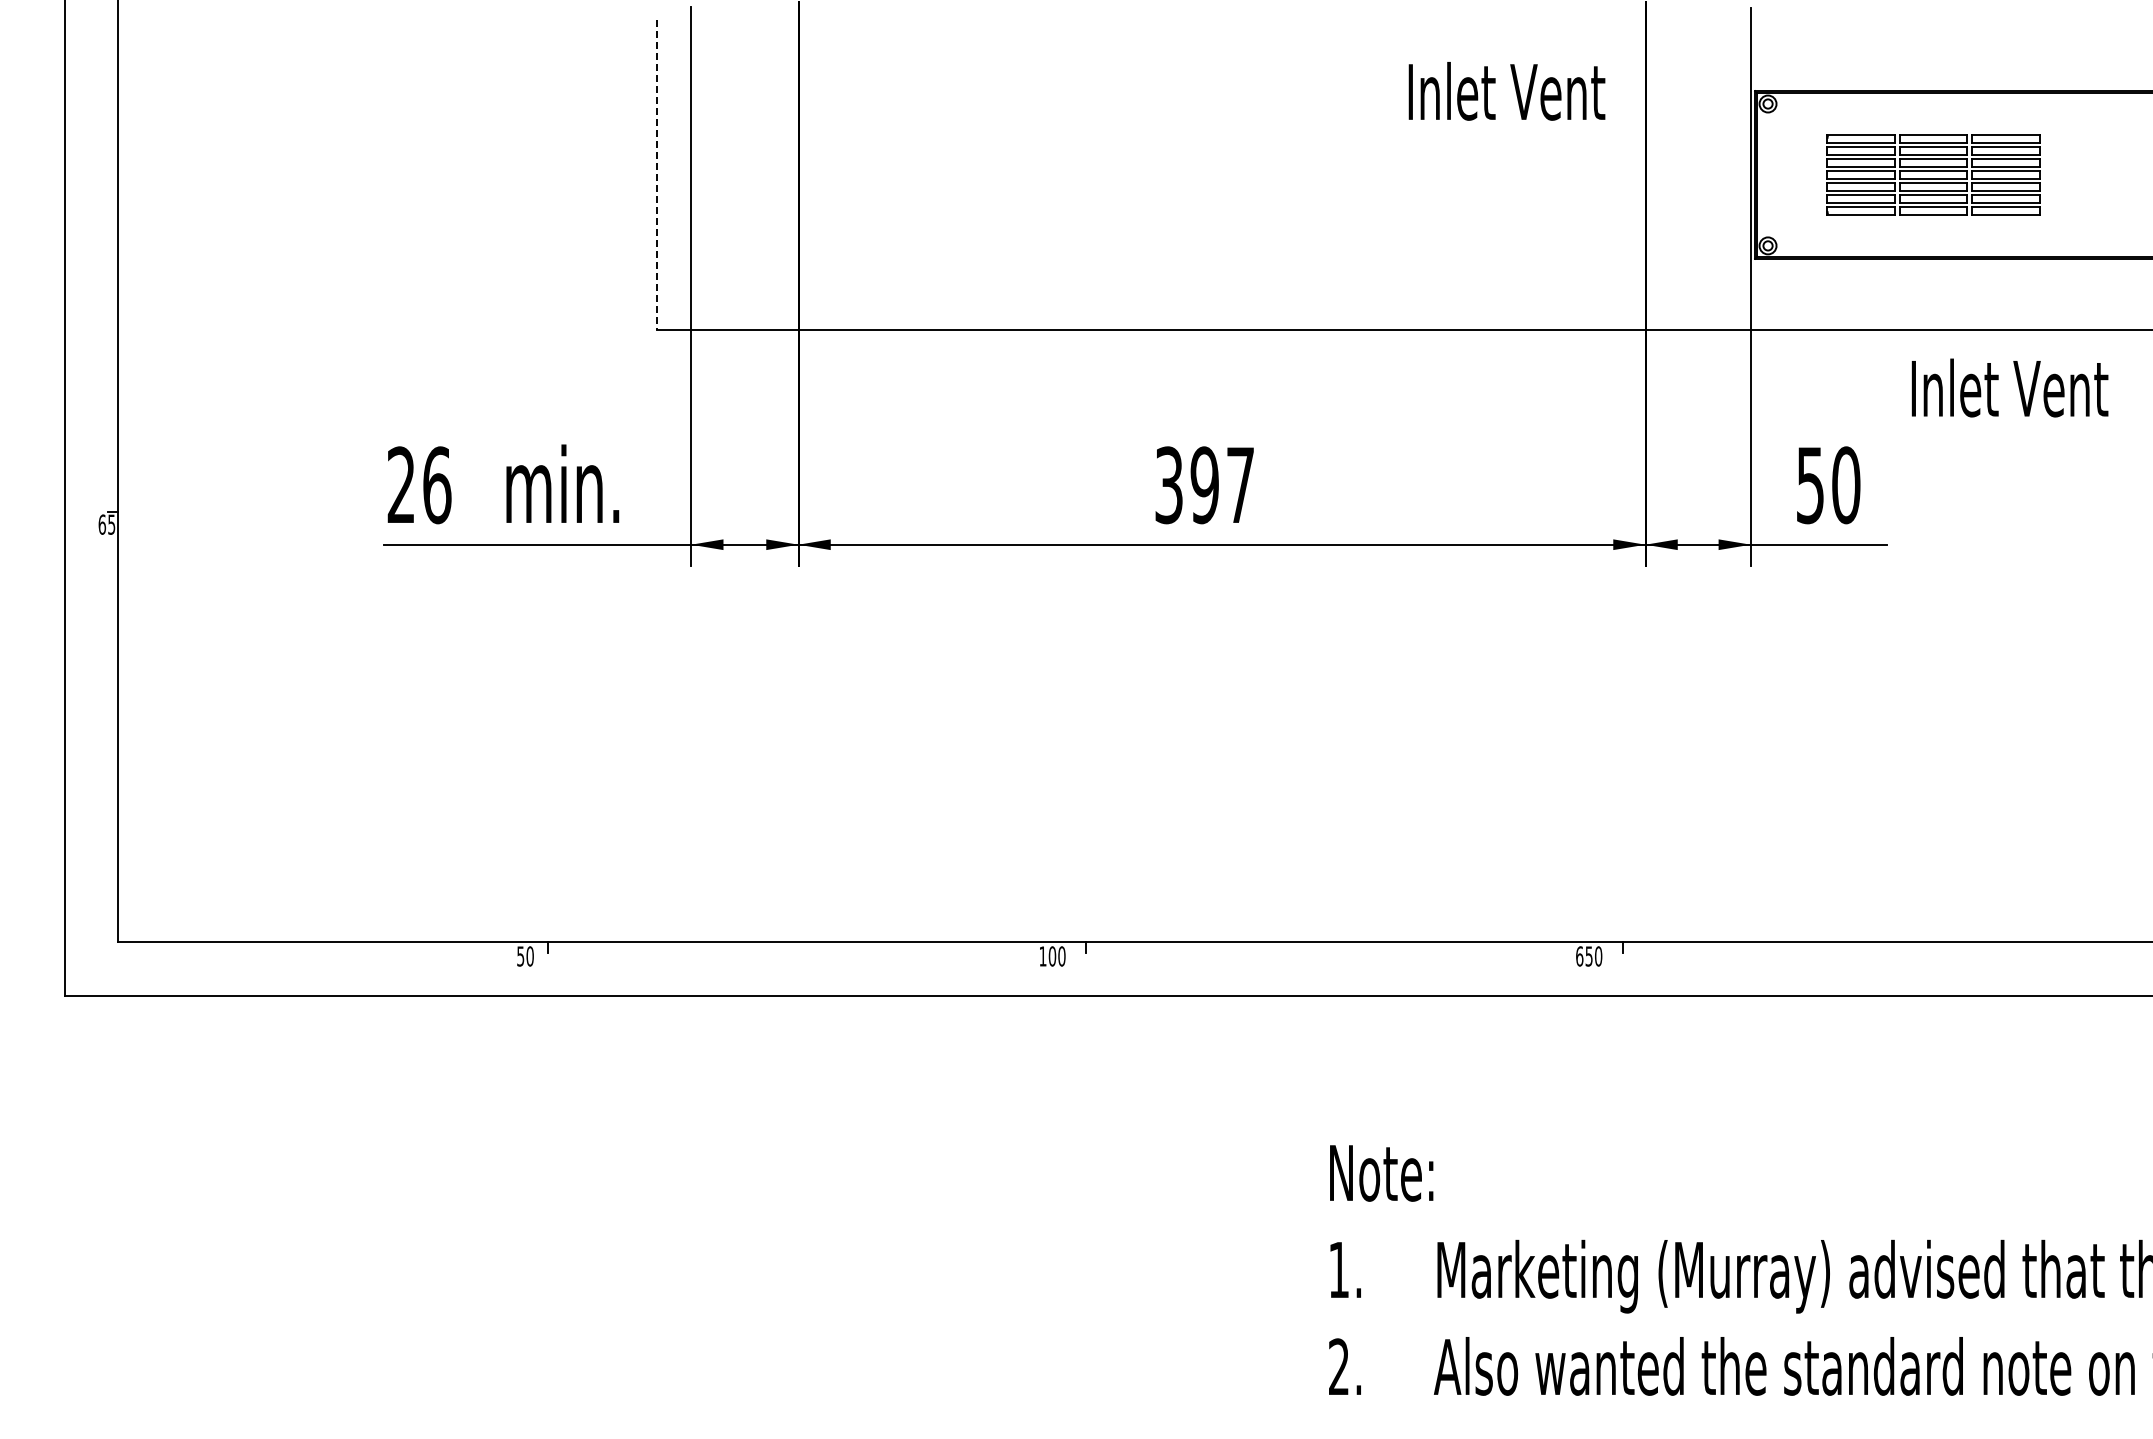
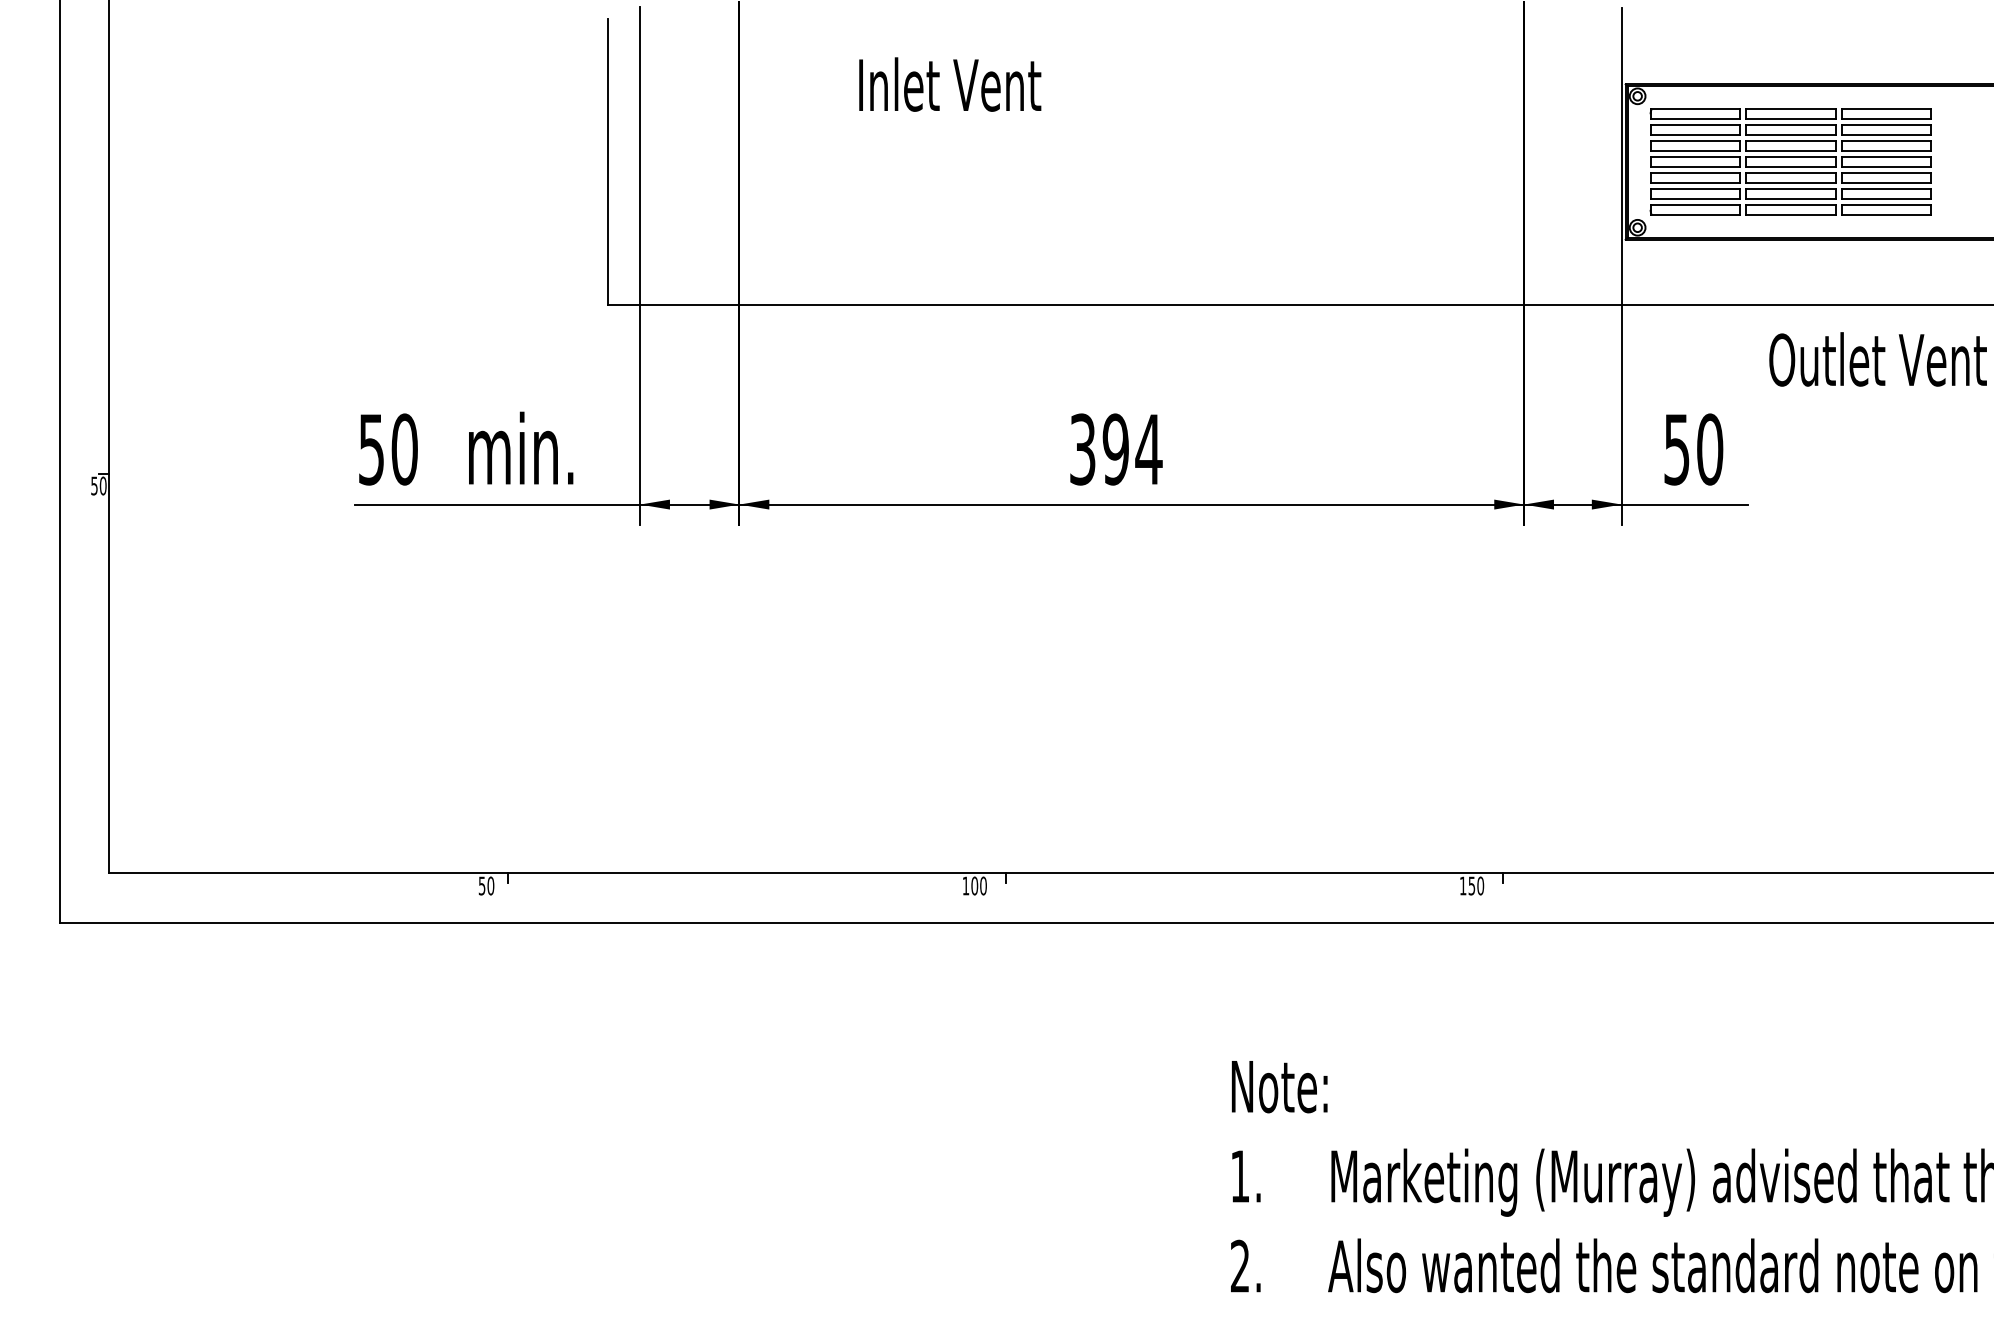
text: (1506, 91) -> (949, 84), moved
line: (656, 174) -> (607, 161), dashed -> solid
part: (1933, 174) -> (1790, 161), size x1.43
text: (2027, 387) -> (1878, 358), Inlet Vent -> Outlet Vent
text: (1240, 484) -> (1148, 448), 397 -> 394
text: (419, 485) -> (388, 449), 26 -> 50
text: (106, 524) -> (98, 485), 65 -> 50
text: (1579, 956) -> (1462, 886), 650 -> 150

